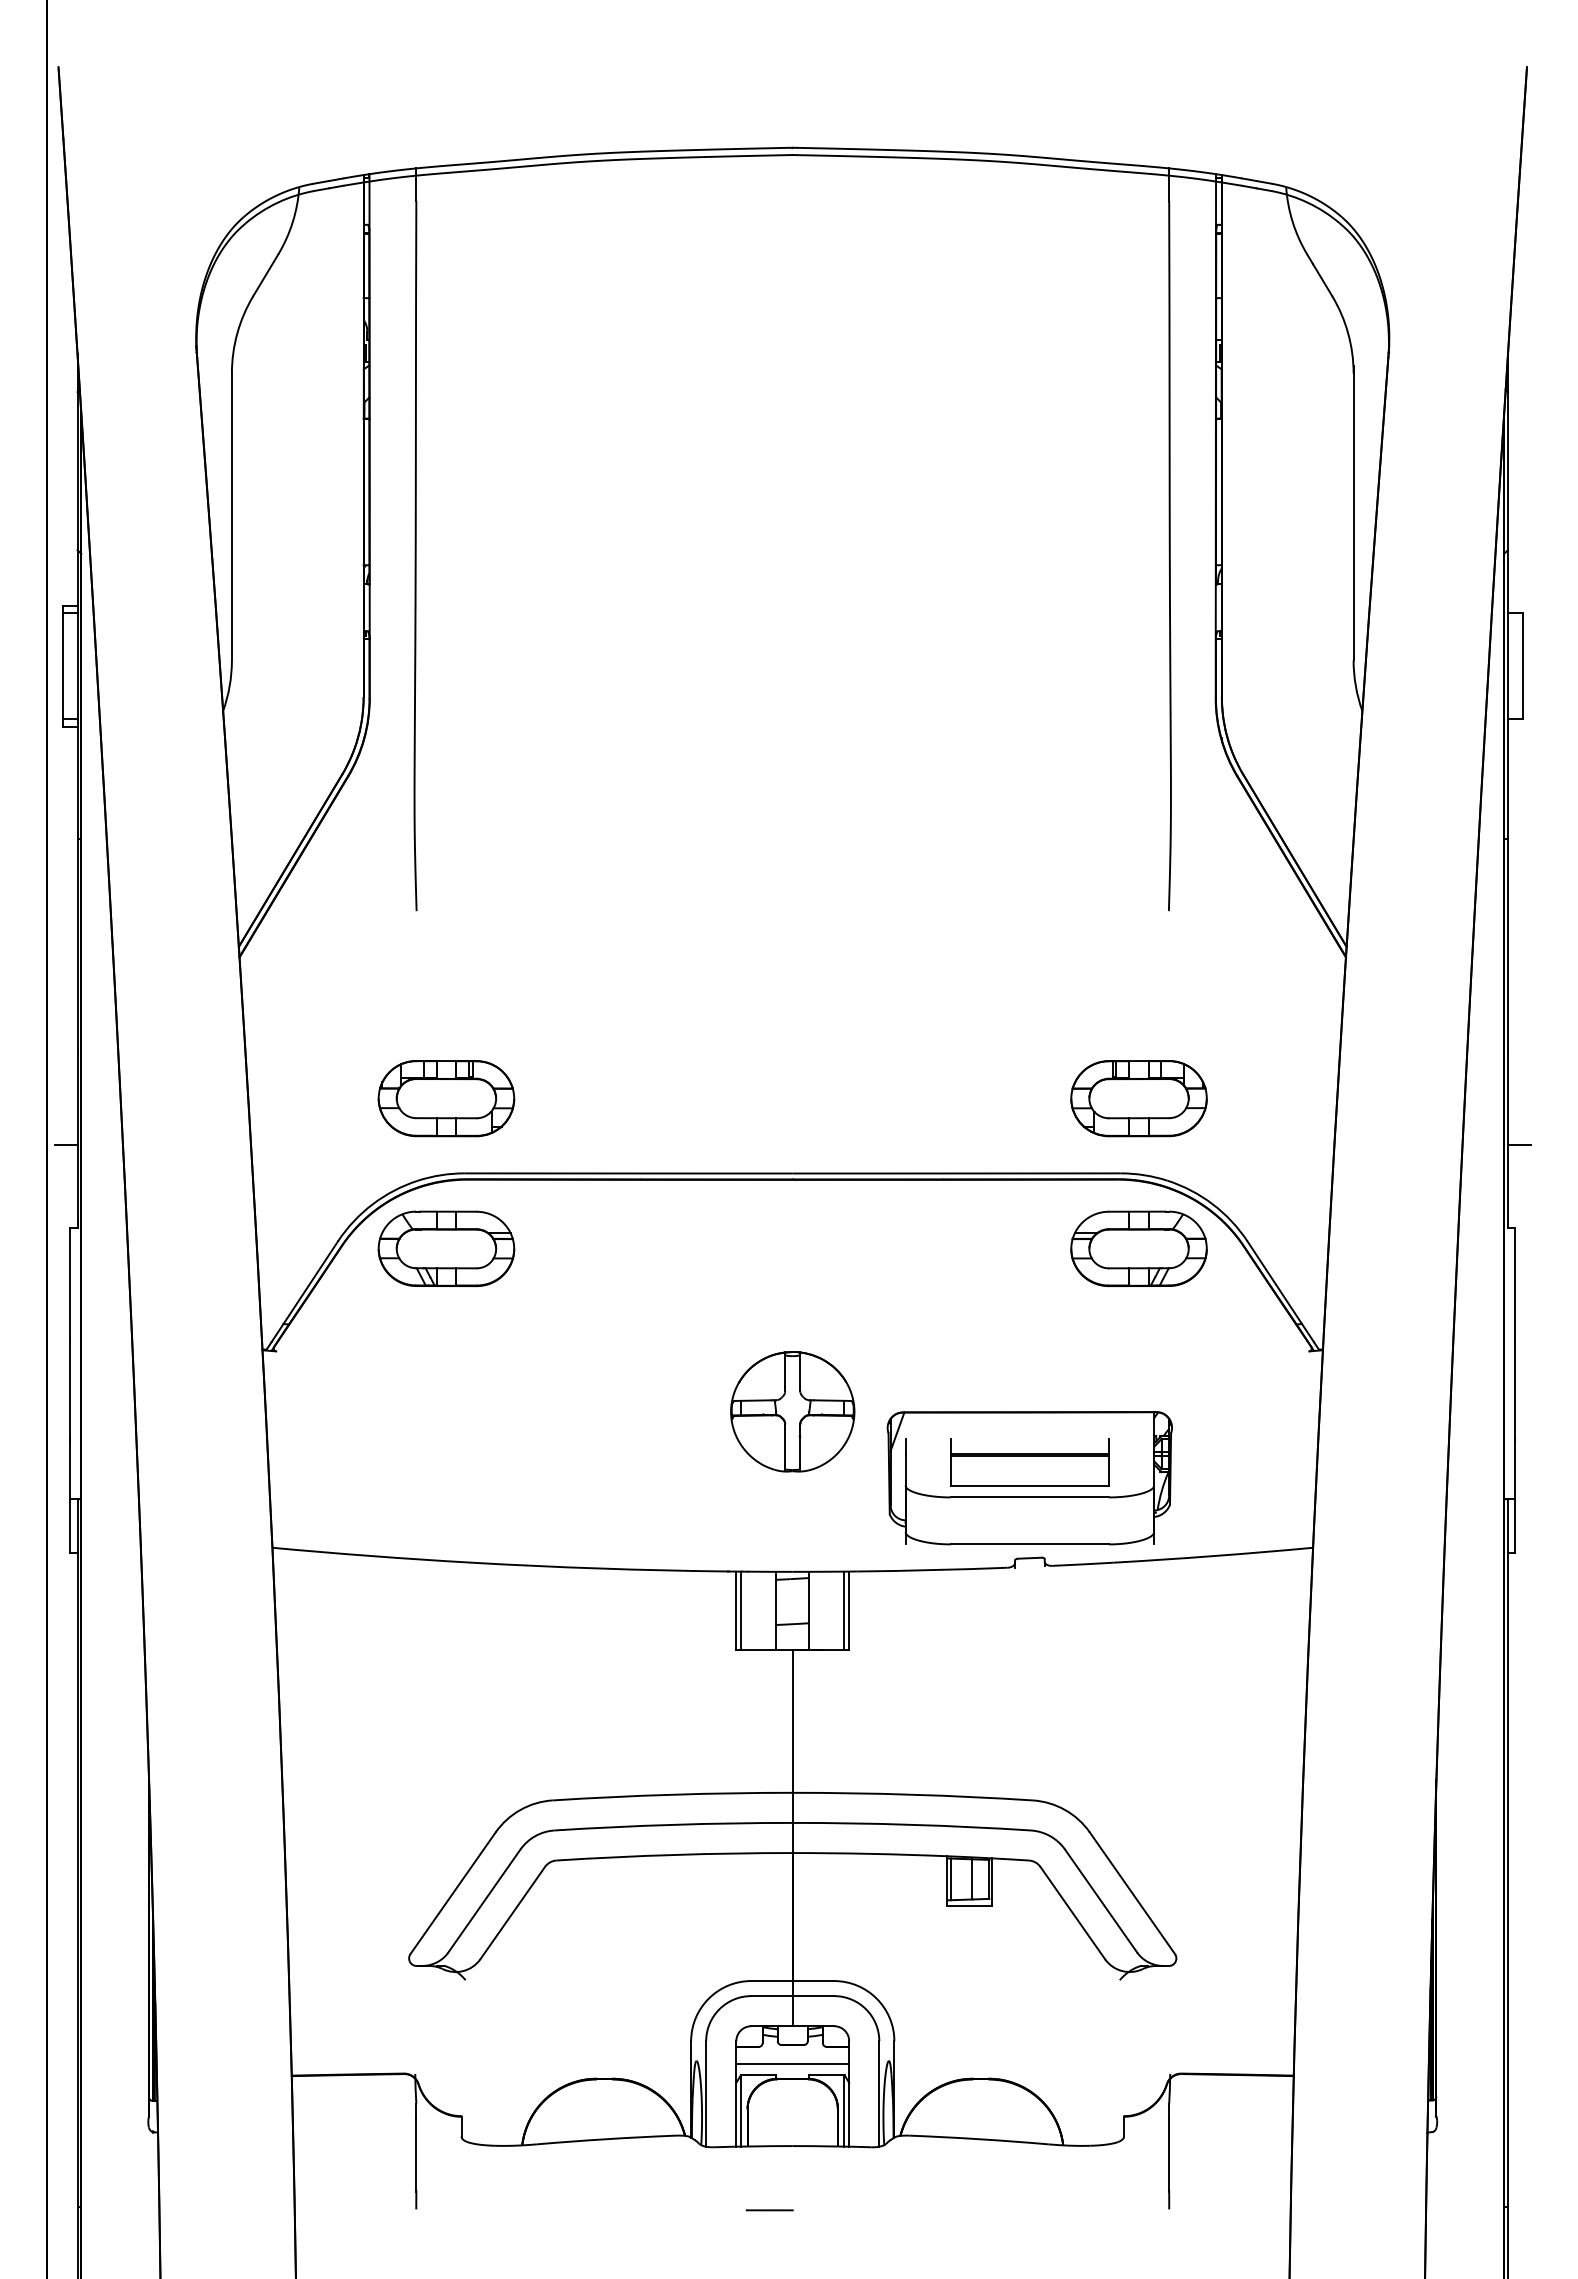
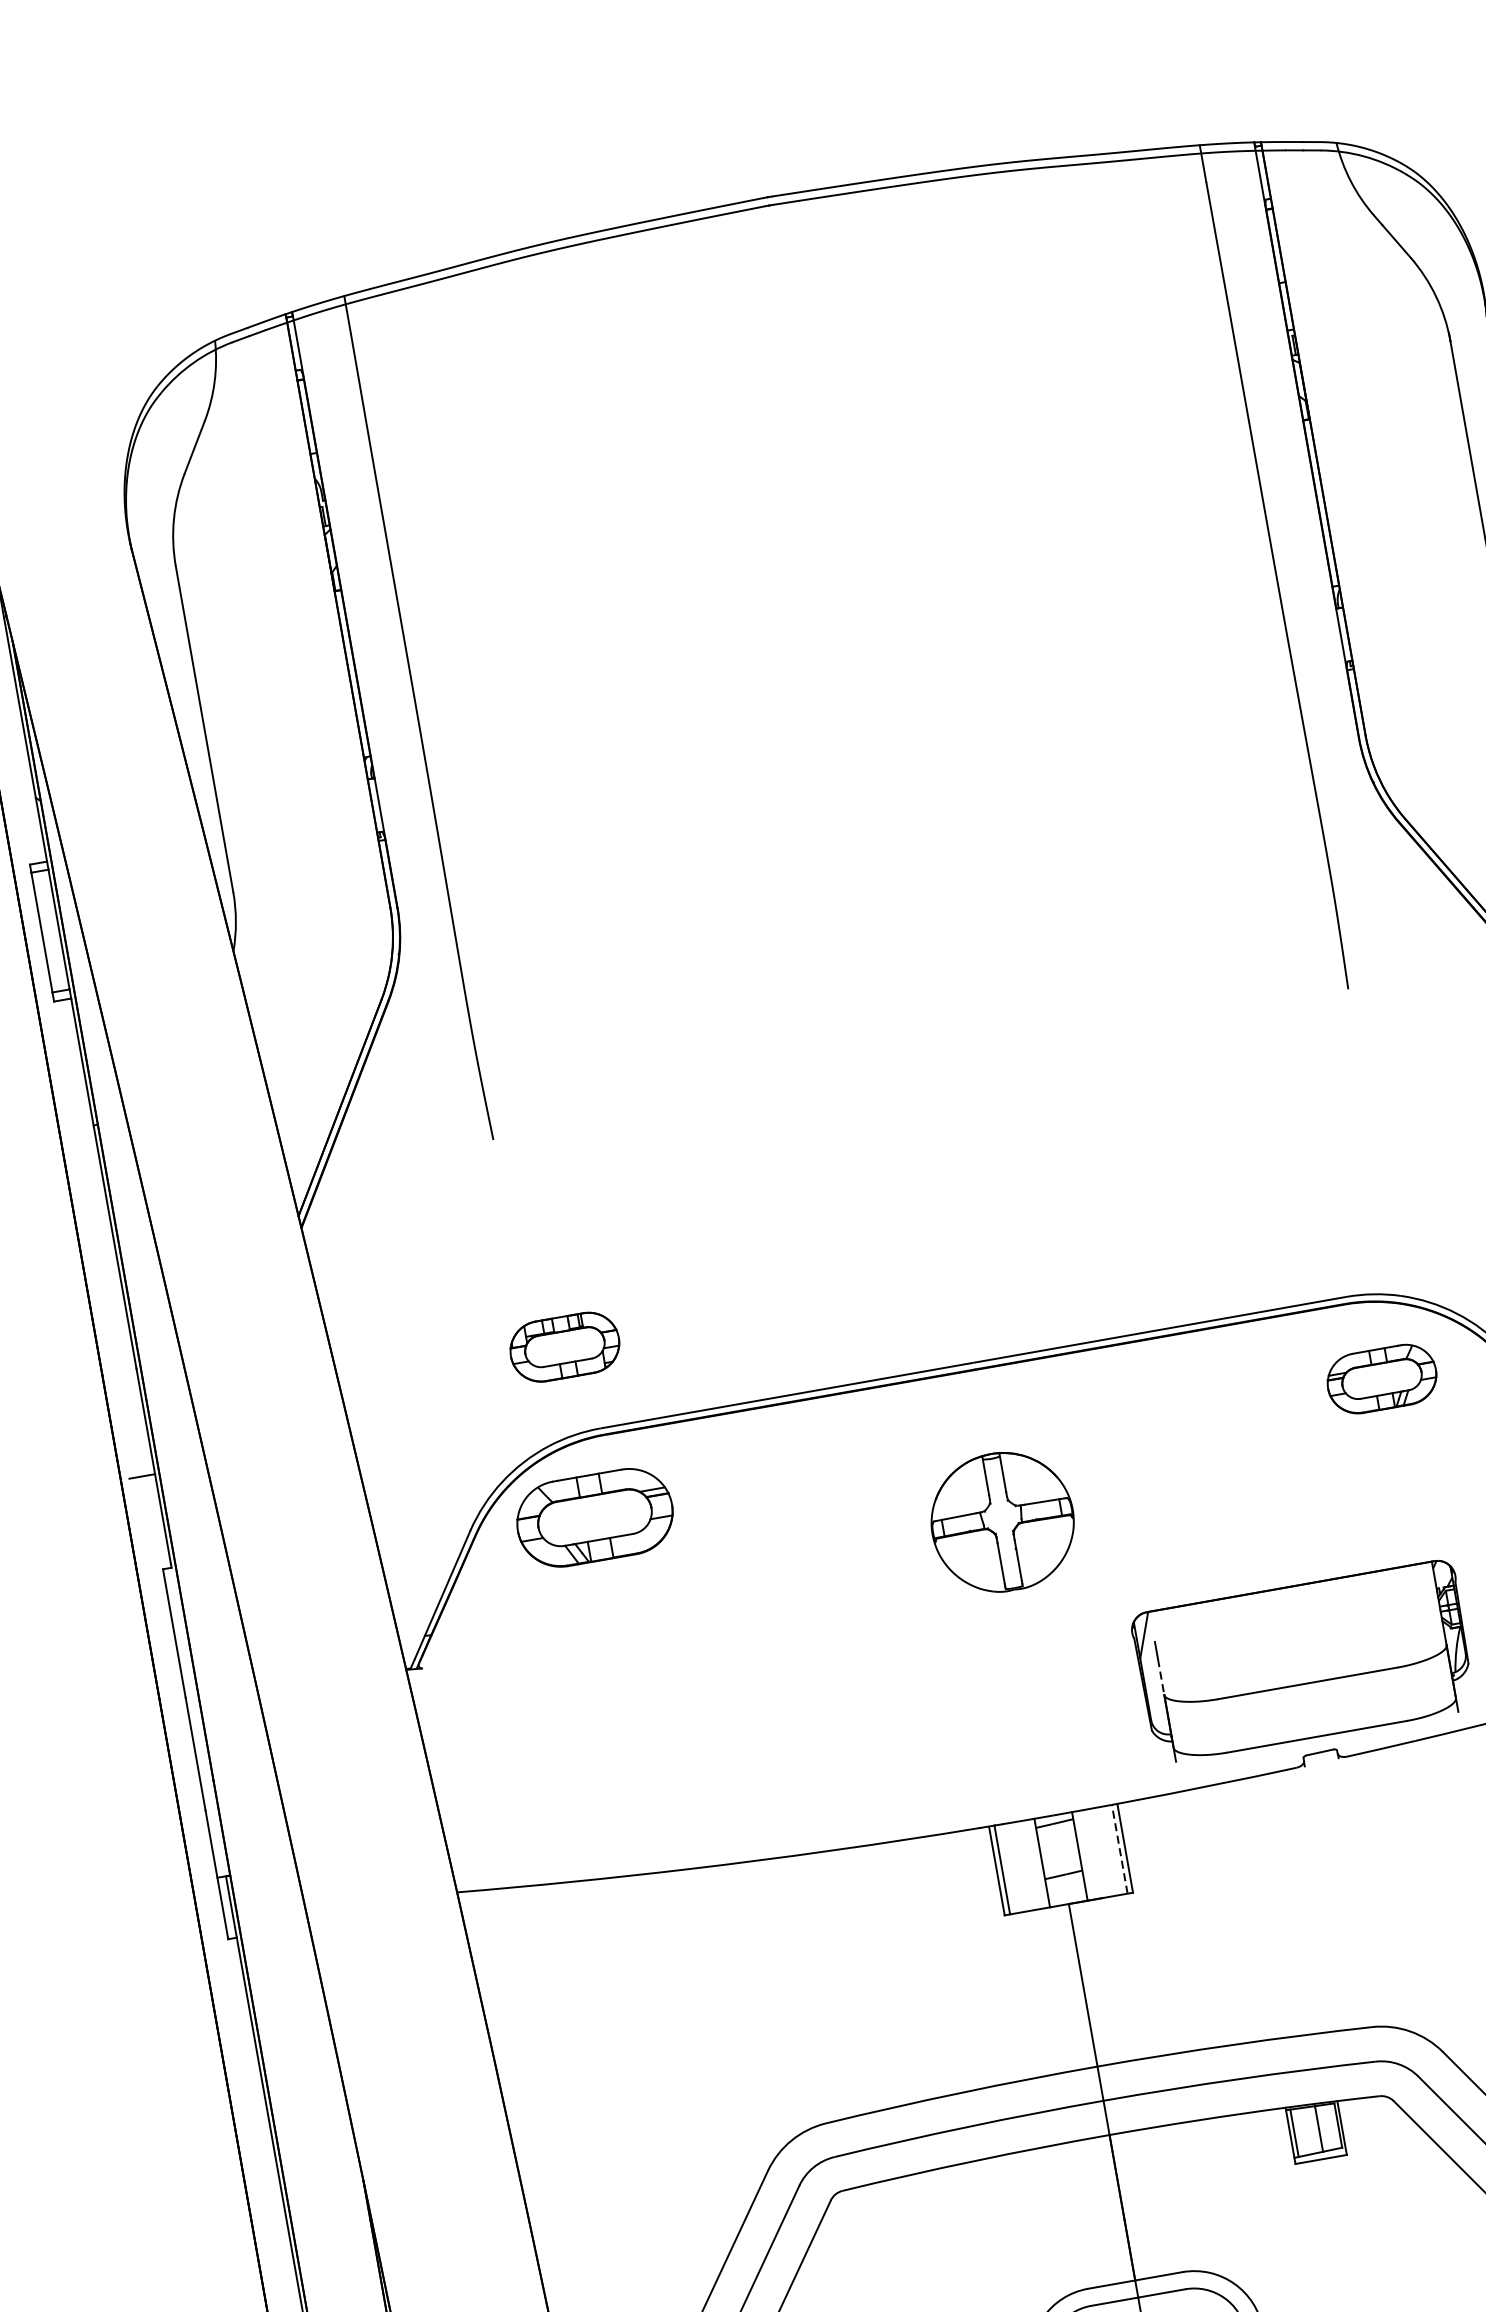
part: (446, 1098) -> (564, 1346), size x0.7
part: (1138, 1098) -> (1351, 1208), removed
part: (1138, 1248) -> (1381, 1378), size x0.7
part: (792, 1411) -> (1002, 1521), moved
part: (1029, 1462) -> (1300, 1643), removed
line: (905, 1469) -> (1160, 1676), solid -> dashed
line: (844, 1610) -> (1119, 1849), solid -> dashed

